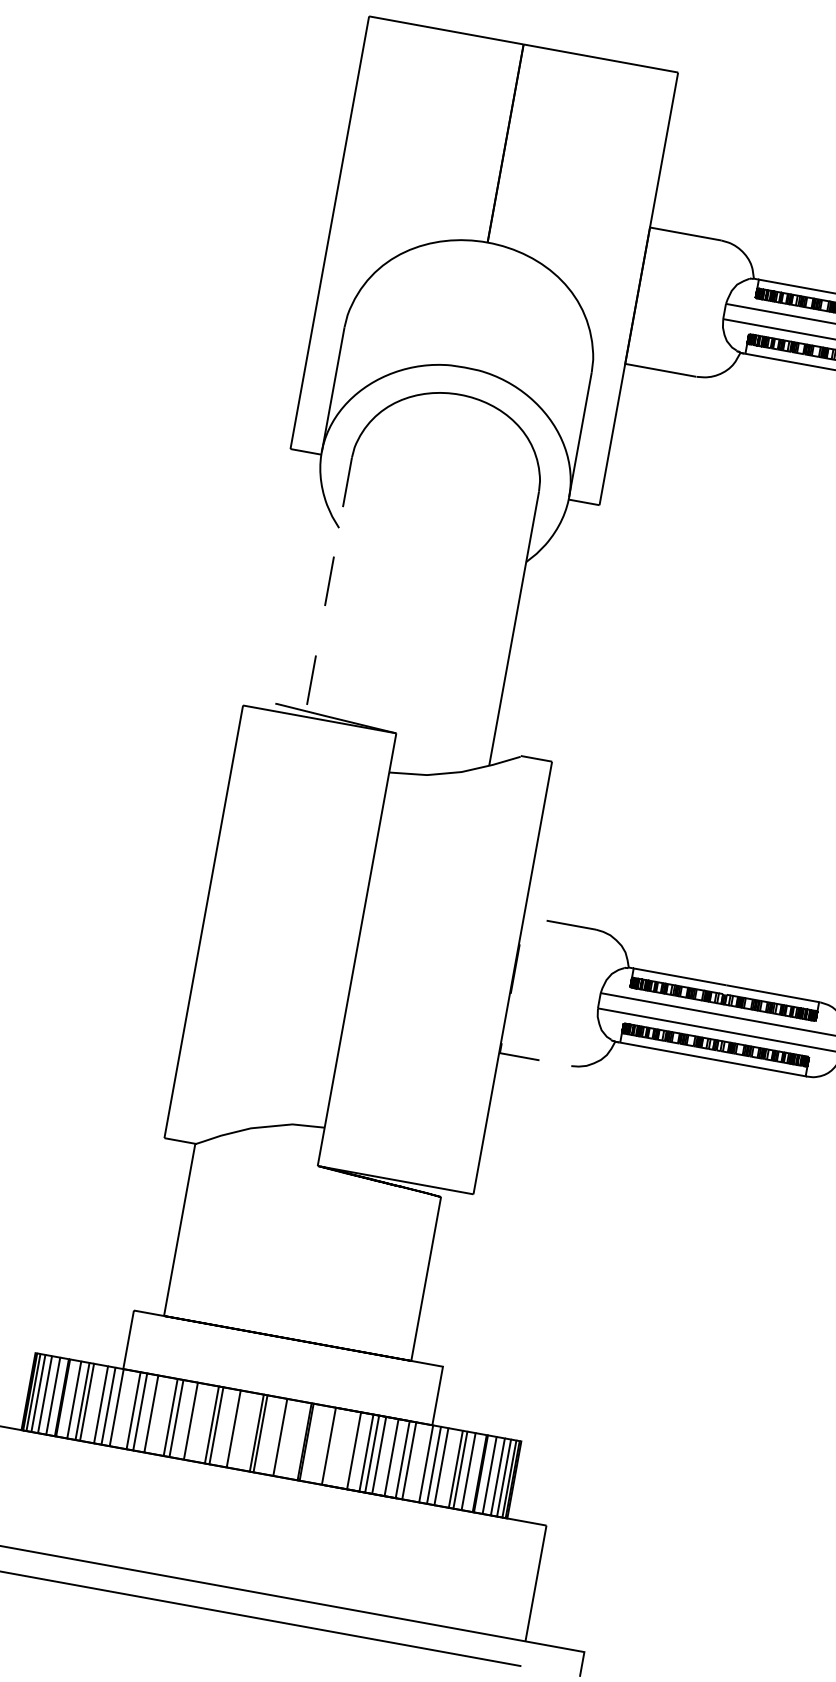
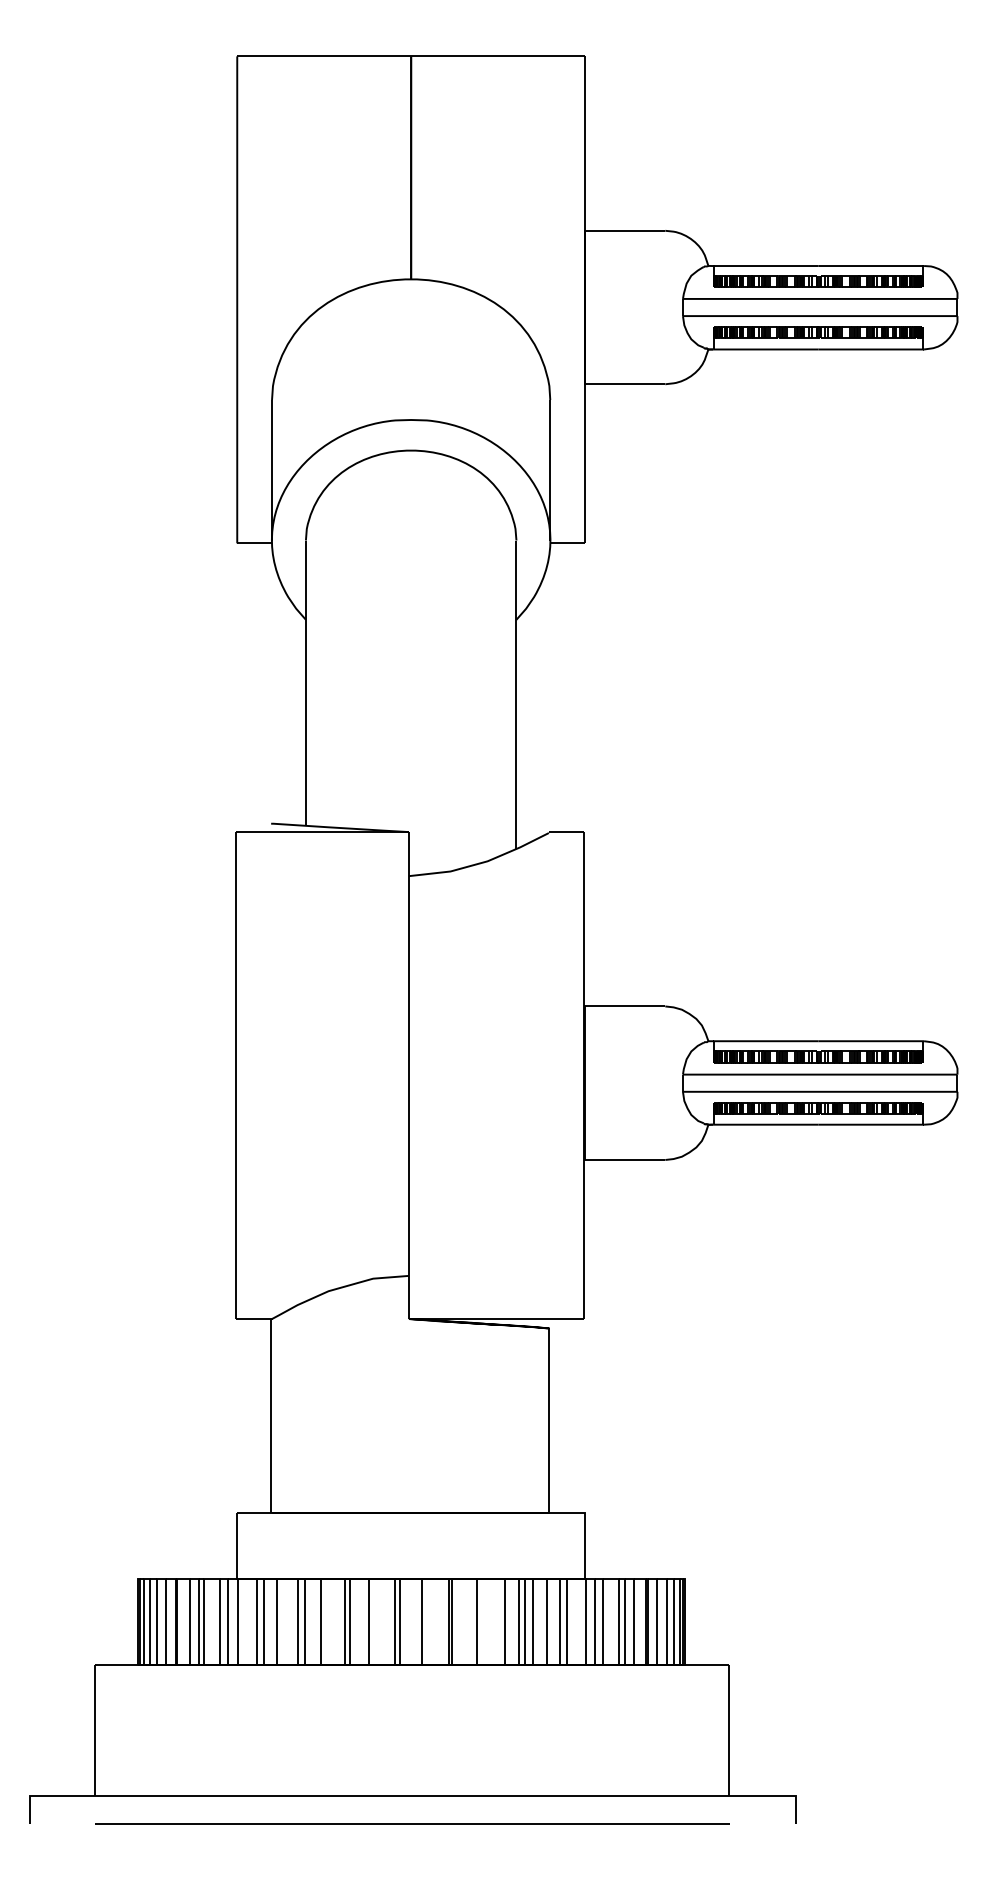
line: (328, 584) -> (305, 683), dashed -> solid
line: (512, 985) -> (585, 1083), dashed -> solid

